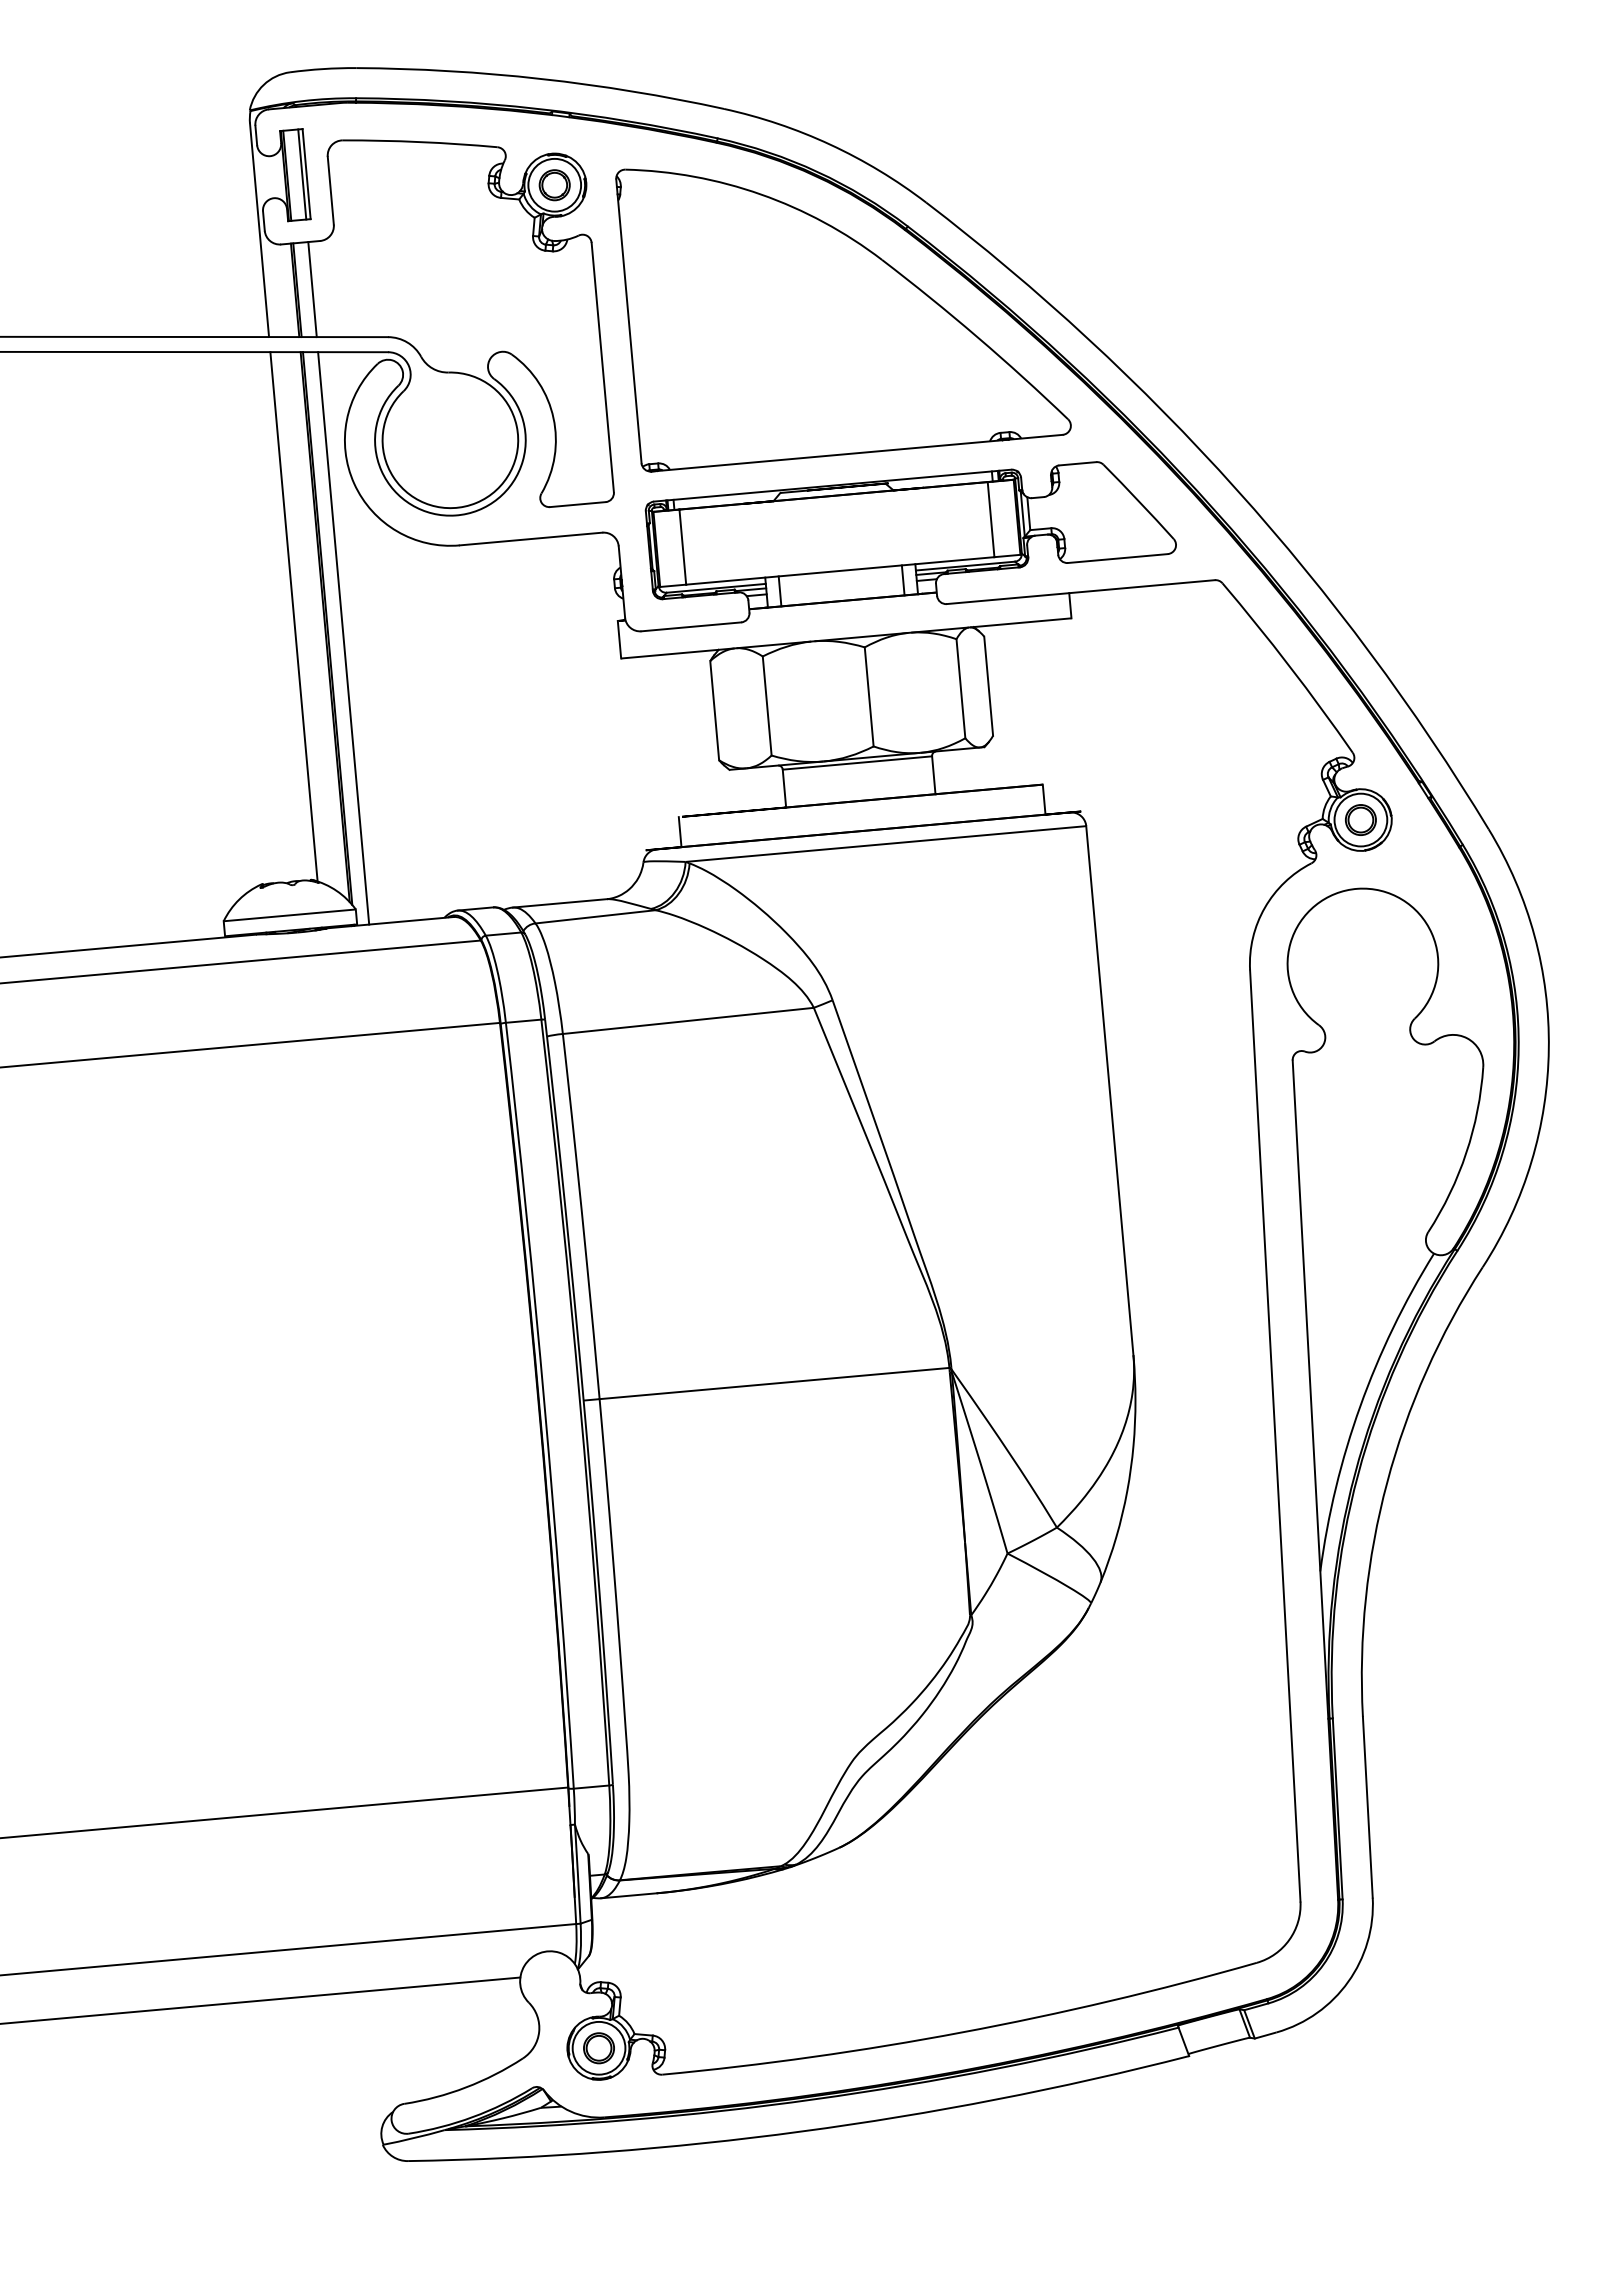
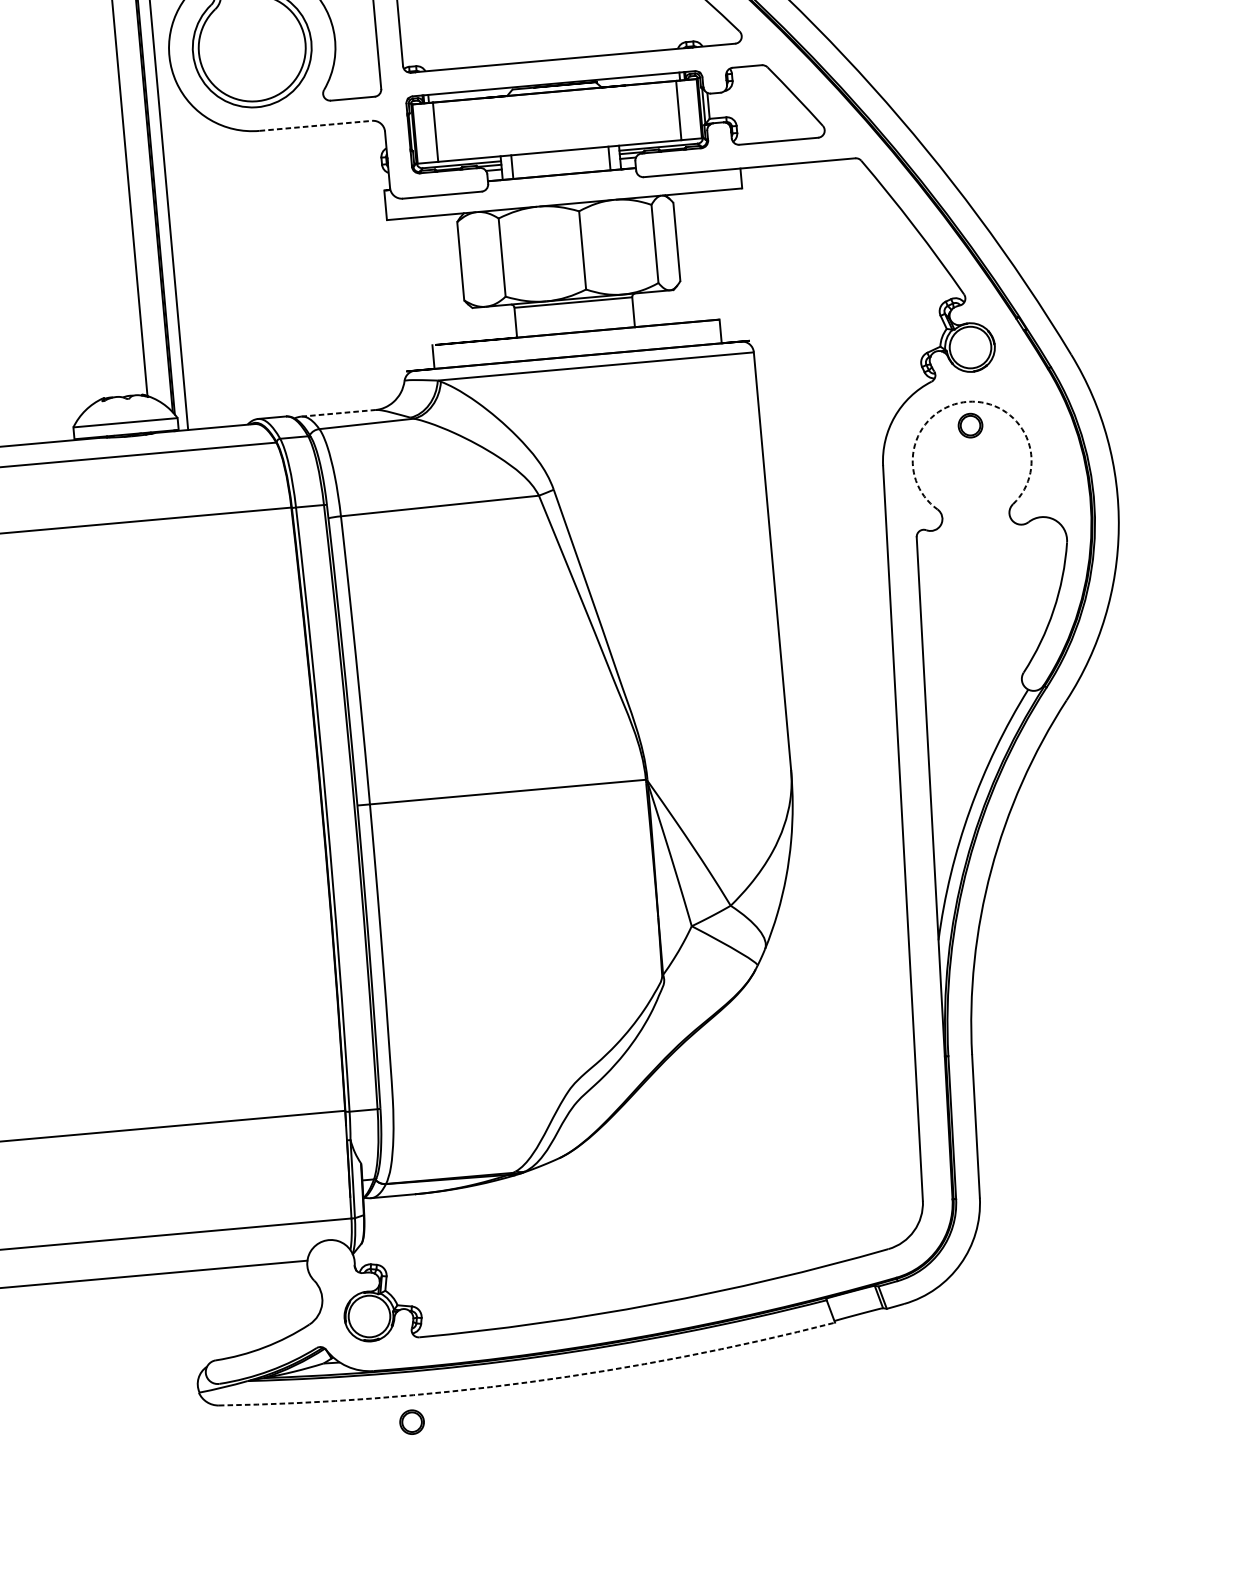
line: (531, 539) -> (316, 126), solid -> dashed
part: (1360, 819) -> (970, 425), moved
arc: (1357, 888) -> (967, 401), solid -> dashed
line: (560, 903) -> (339, 413), solid -> dashed
part: (598, 2048) -> (411, 1422), moved
arc: (801, 2131) -> (529, 1382), solid -> dashed

